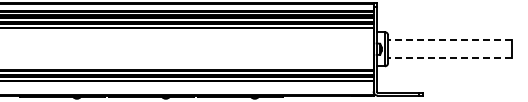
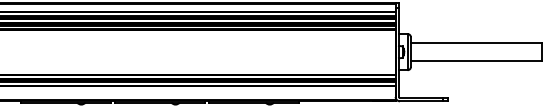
line: (449, 40) -> (476, 42), dashed -> solid
line: (449, 58) -> (476, 61), dashed -> solid

